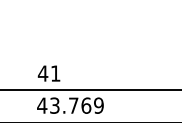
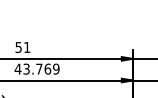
text: (42, 73) -> (18, 47), 41 -> 51

